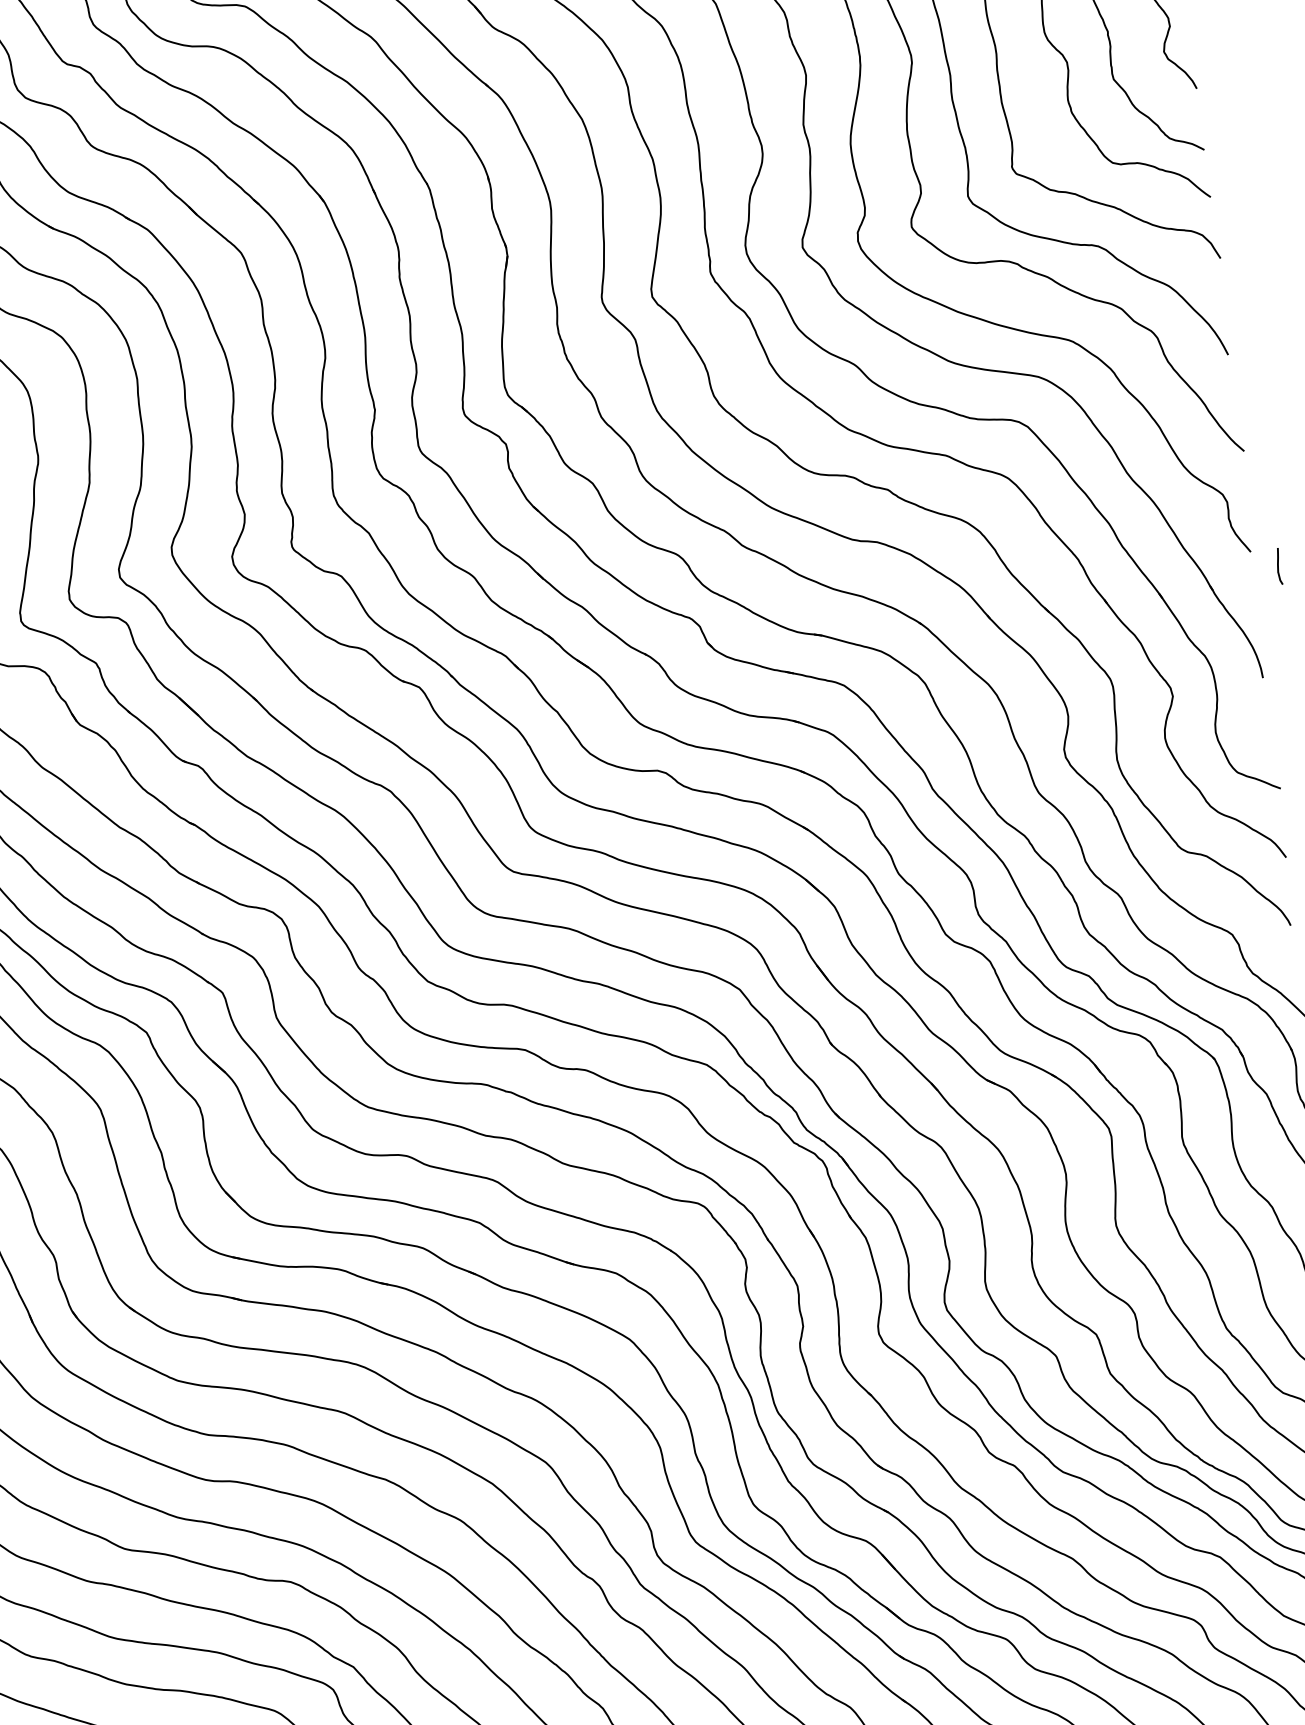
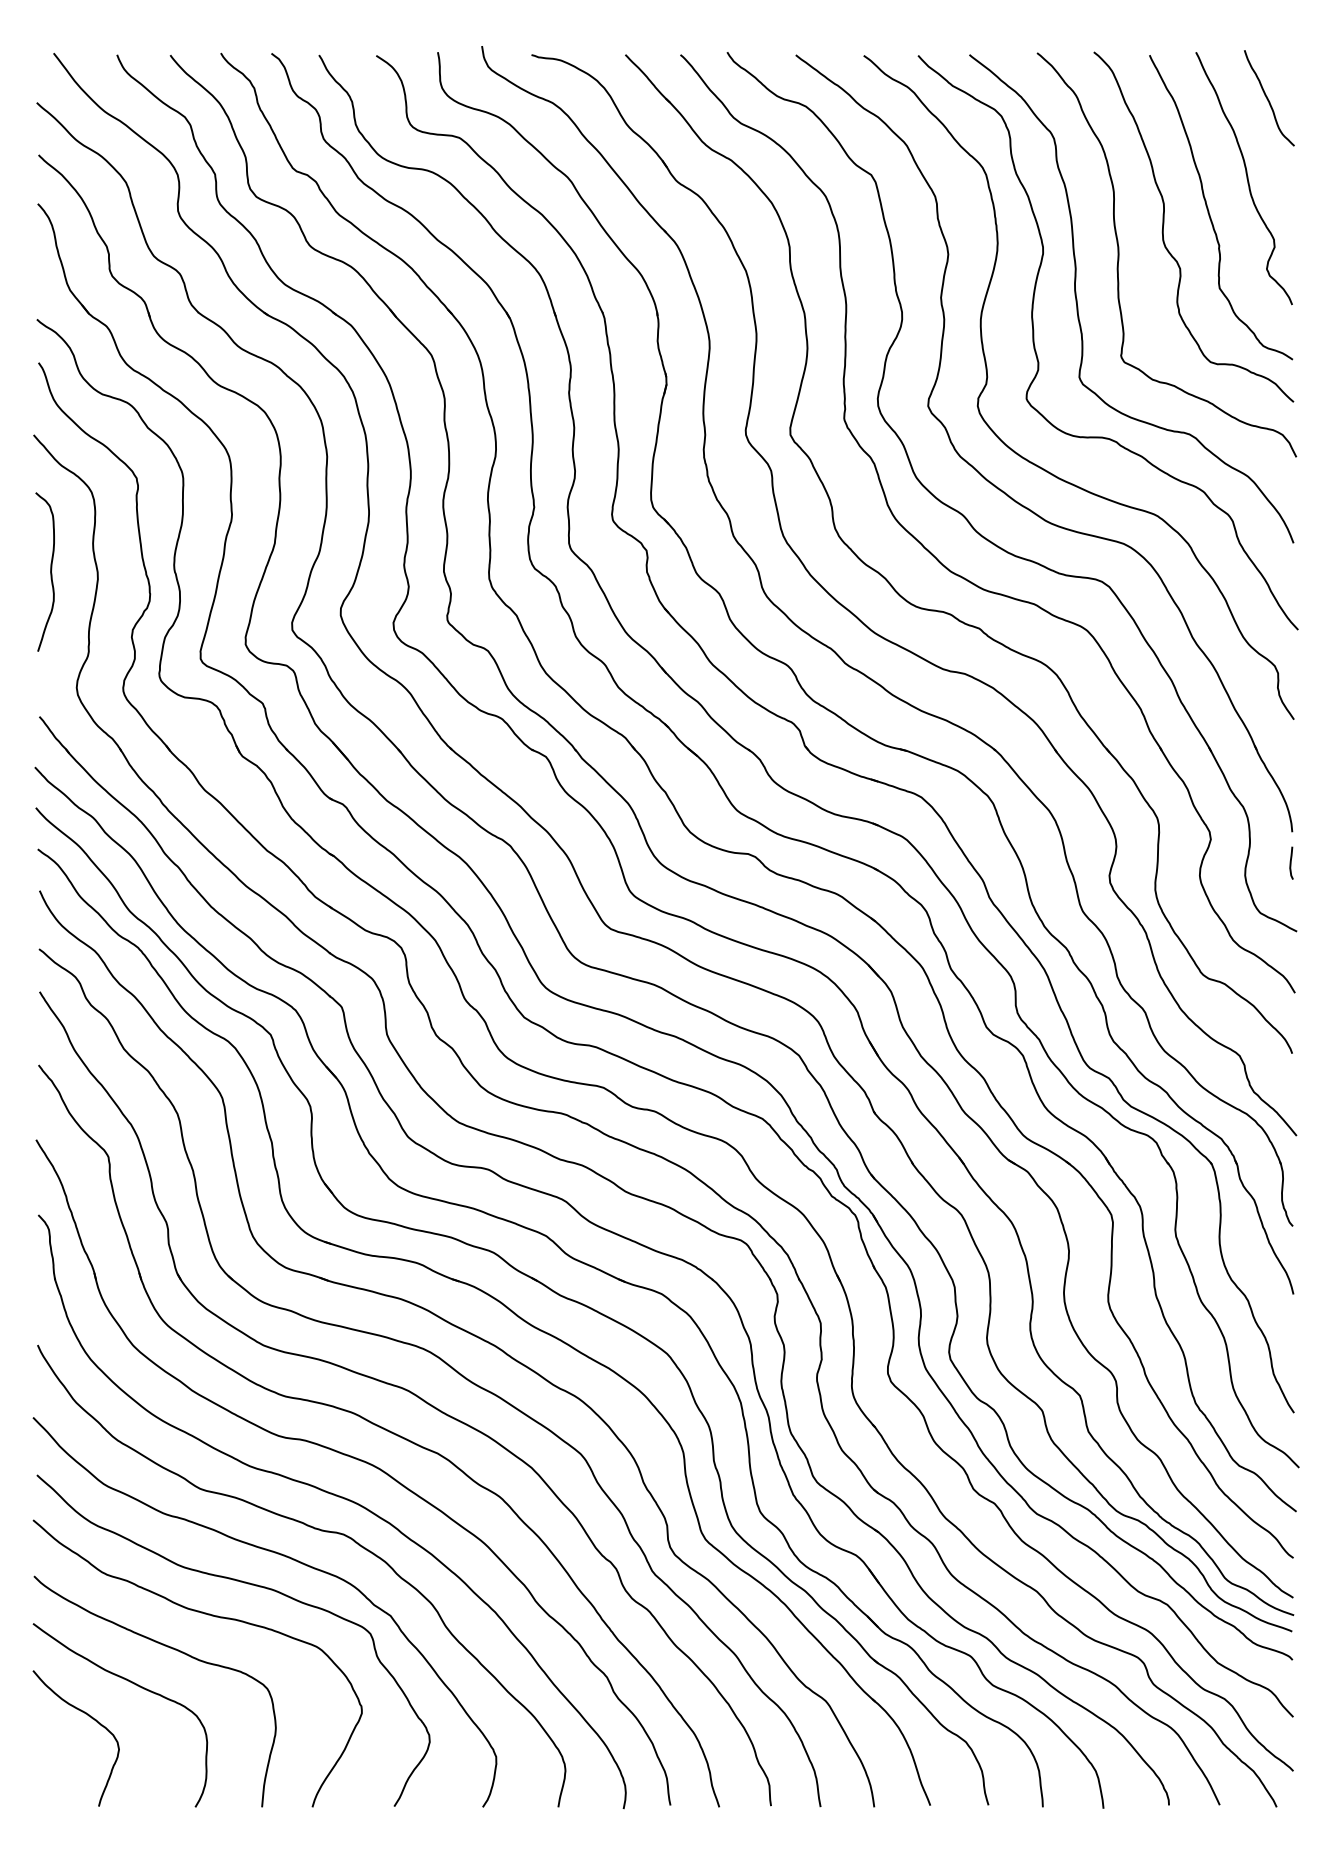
curve: (1278, 565) -> (1291, 862), moved

